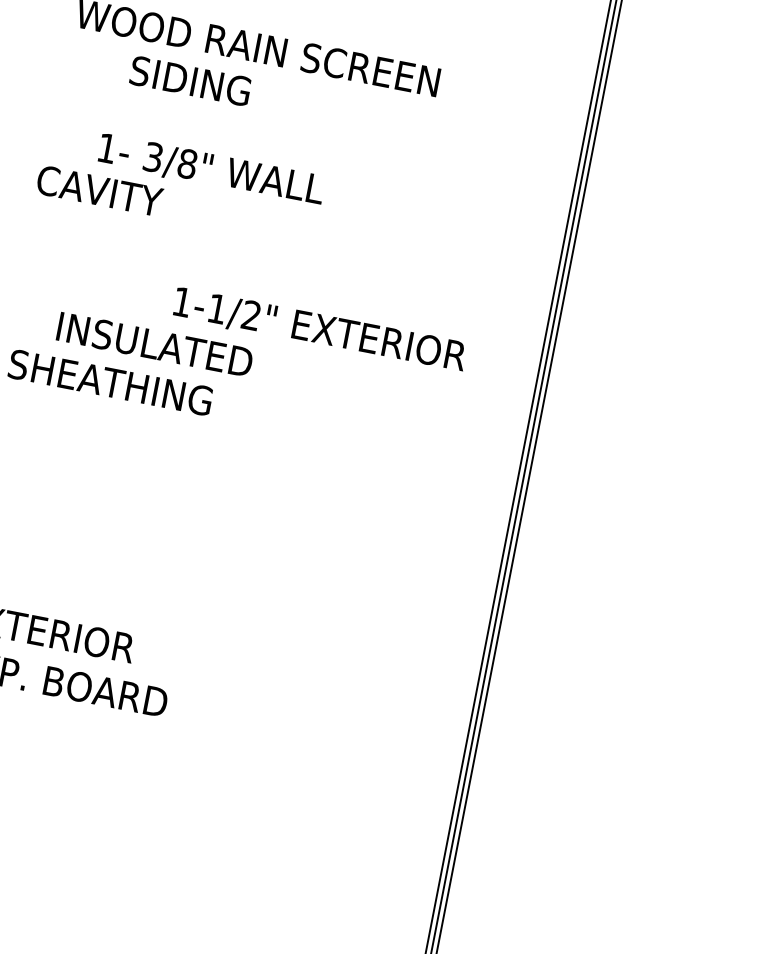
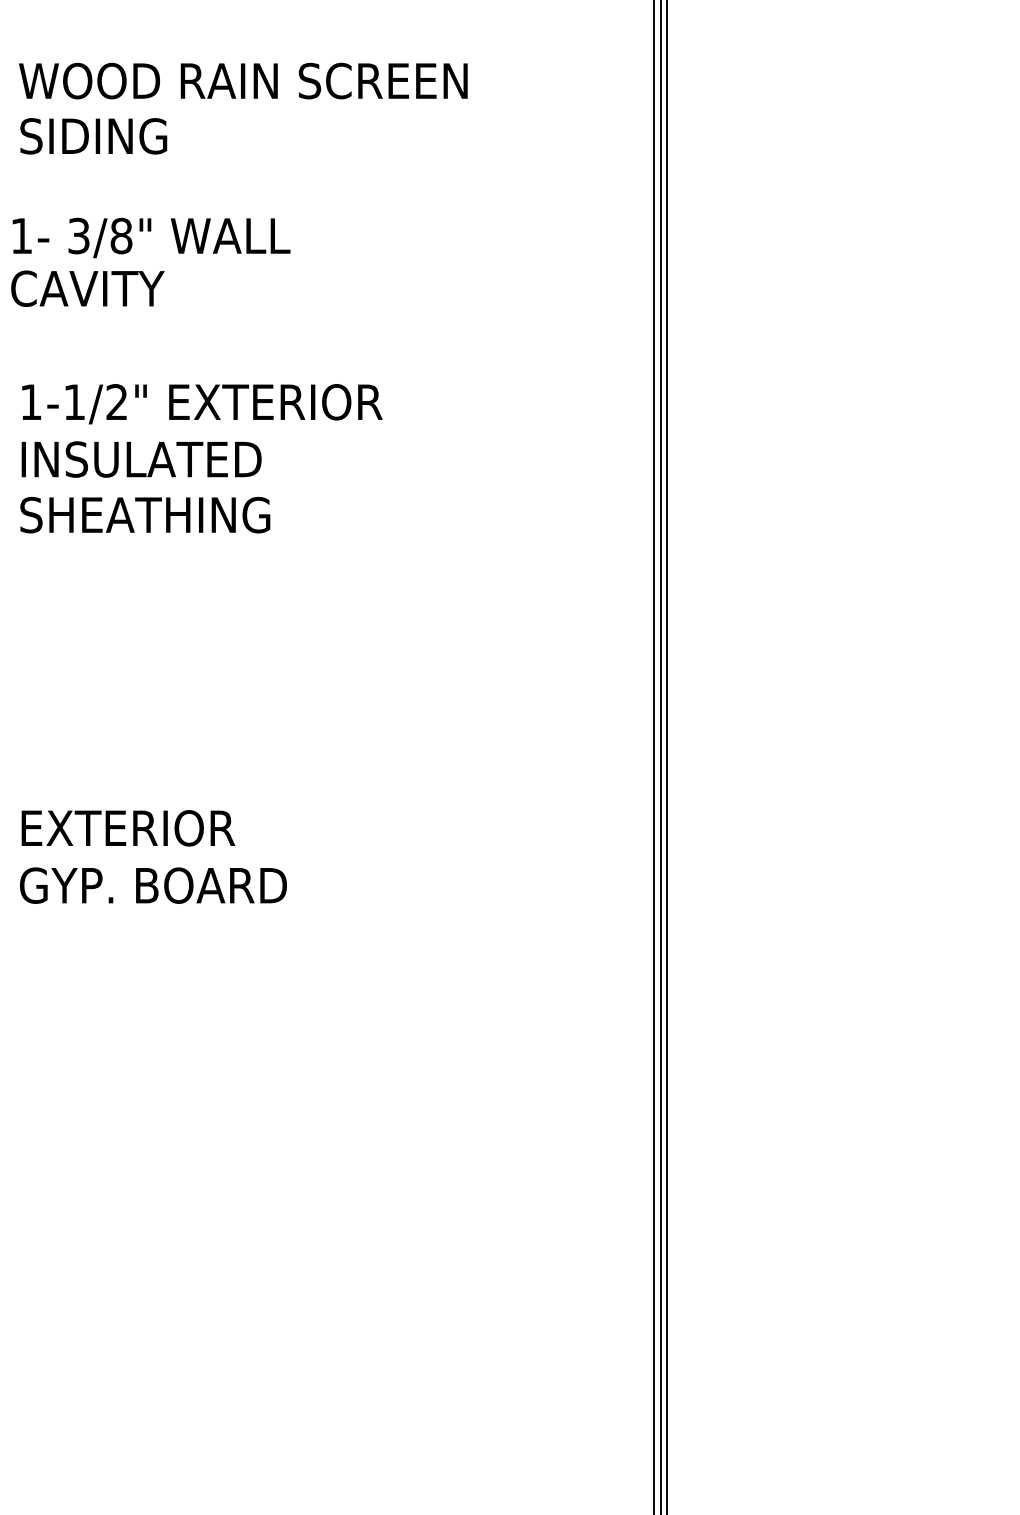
text: (190, 81) -> (93, 136), moved
text: (211, 169) -> (151, 237), moved
text: (320, 330) -> (202, 404), moved
text: (155, 344) -> (141, 459), moved

